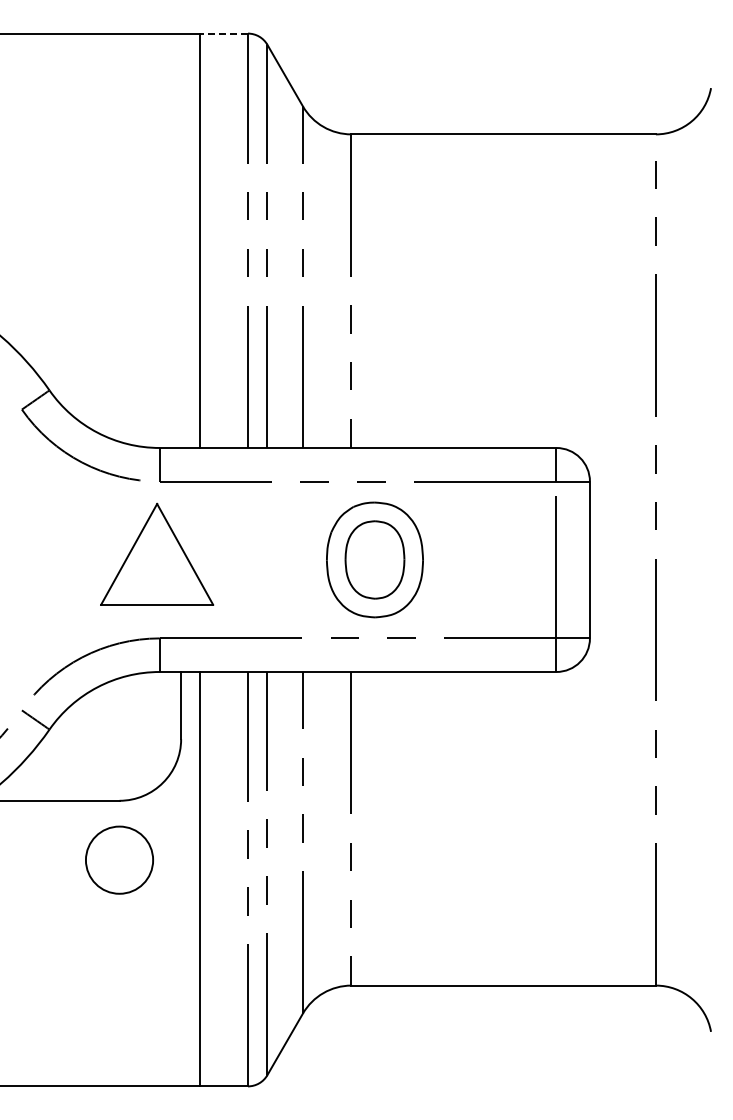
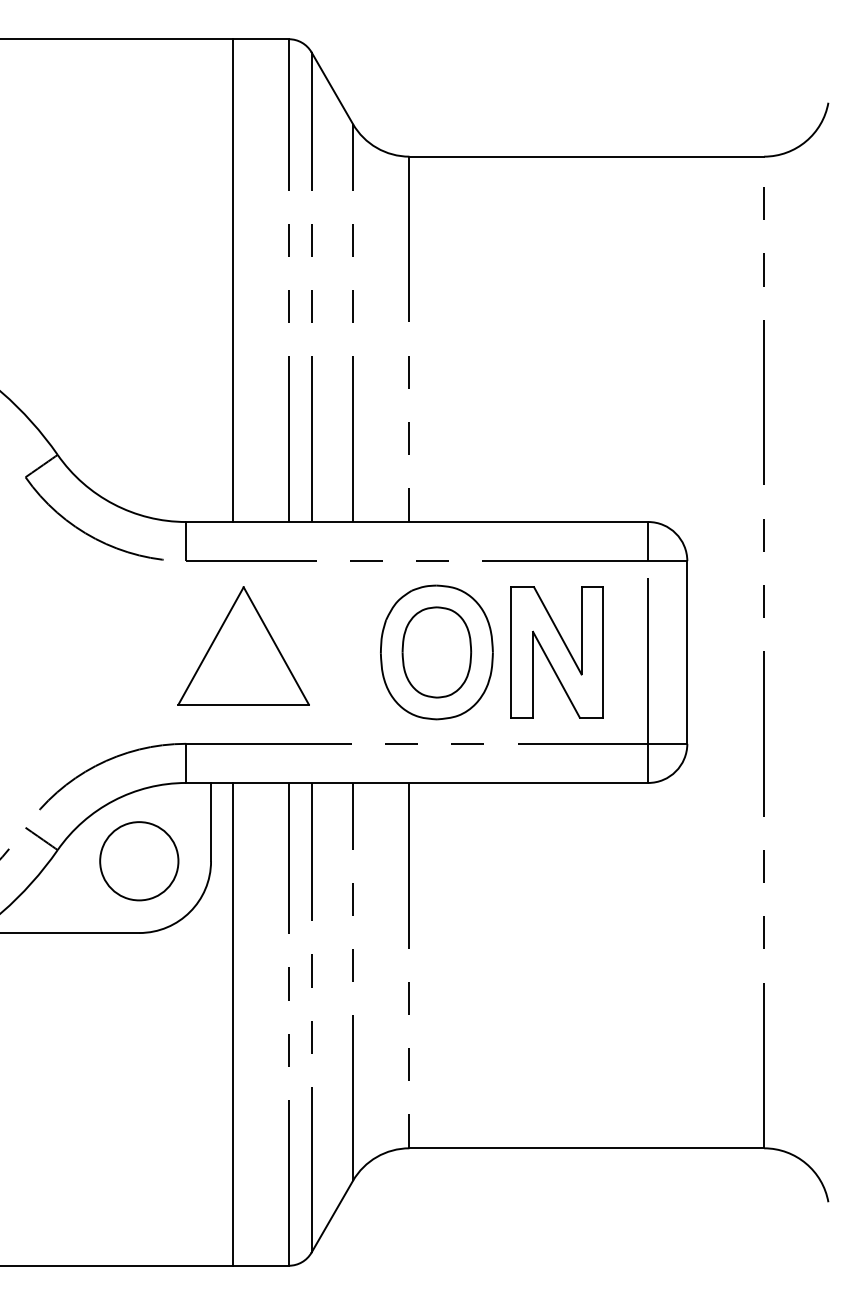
line: (224, 33) -> (261, 39), dashed -> solid
part: (157, 553) -> (244, 644), moved
part: (478, 559) -> (557, 651), added
circle: (119, 859) -> (139, 860), moved

